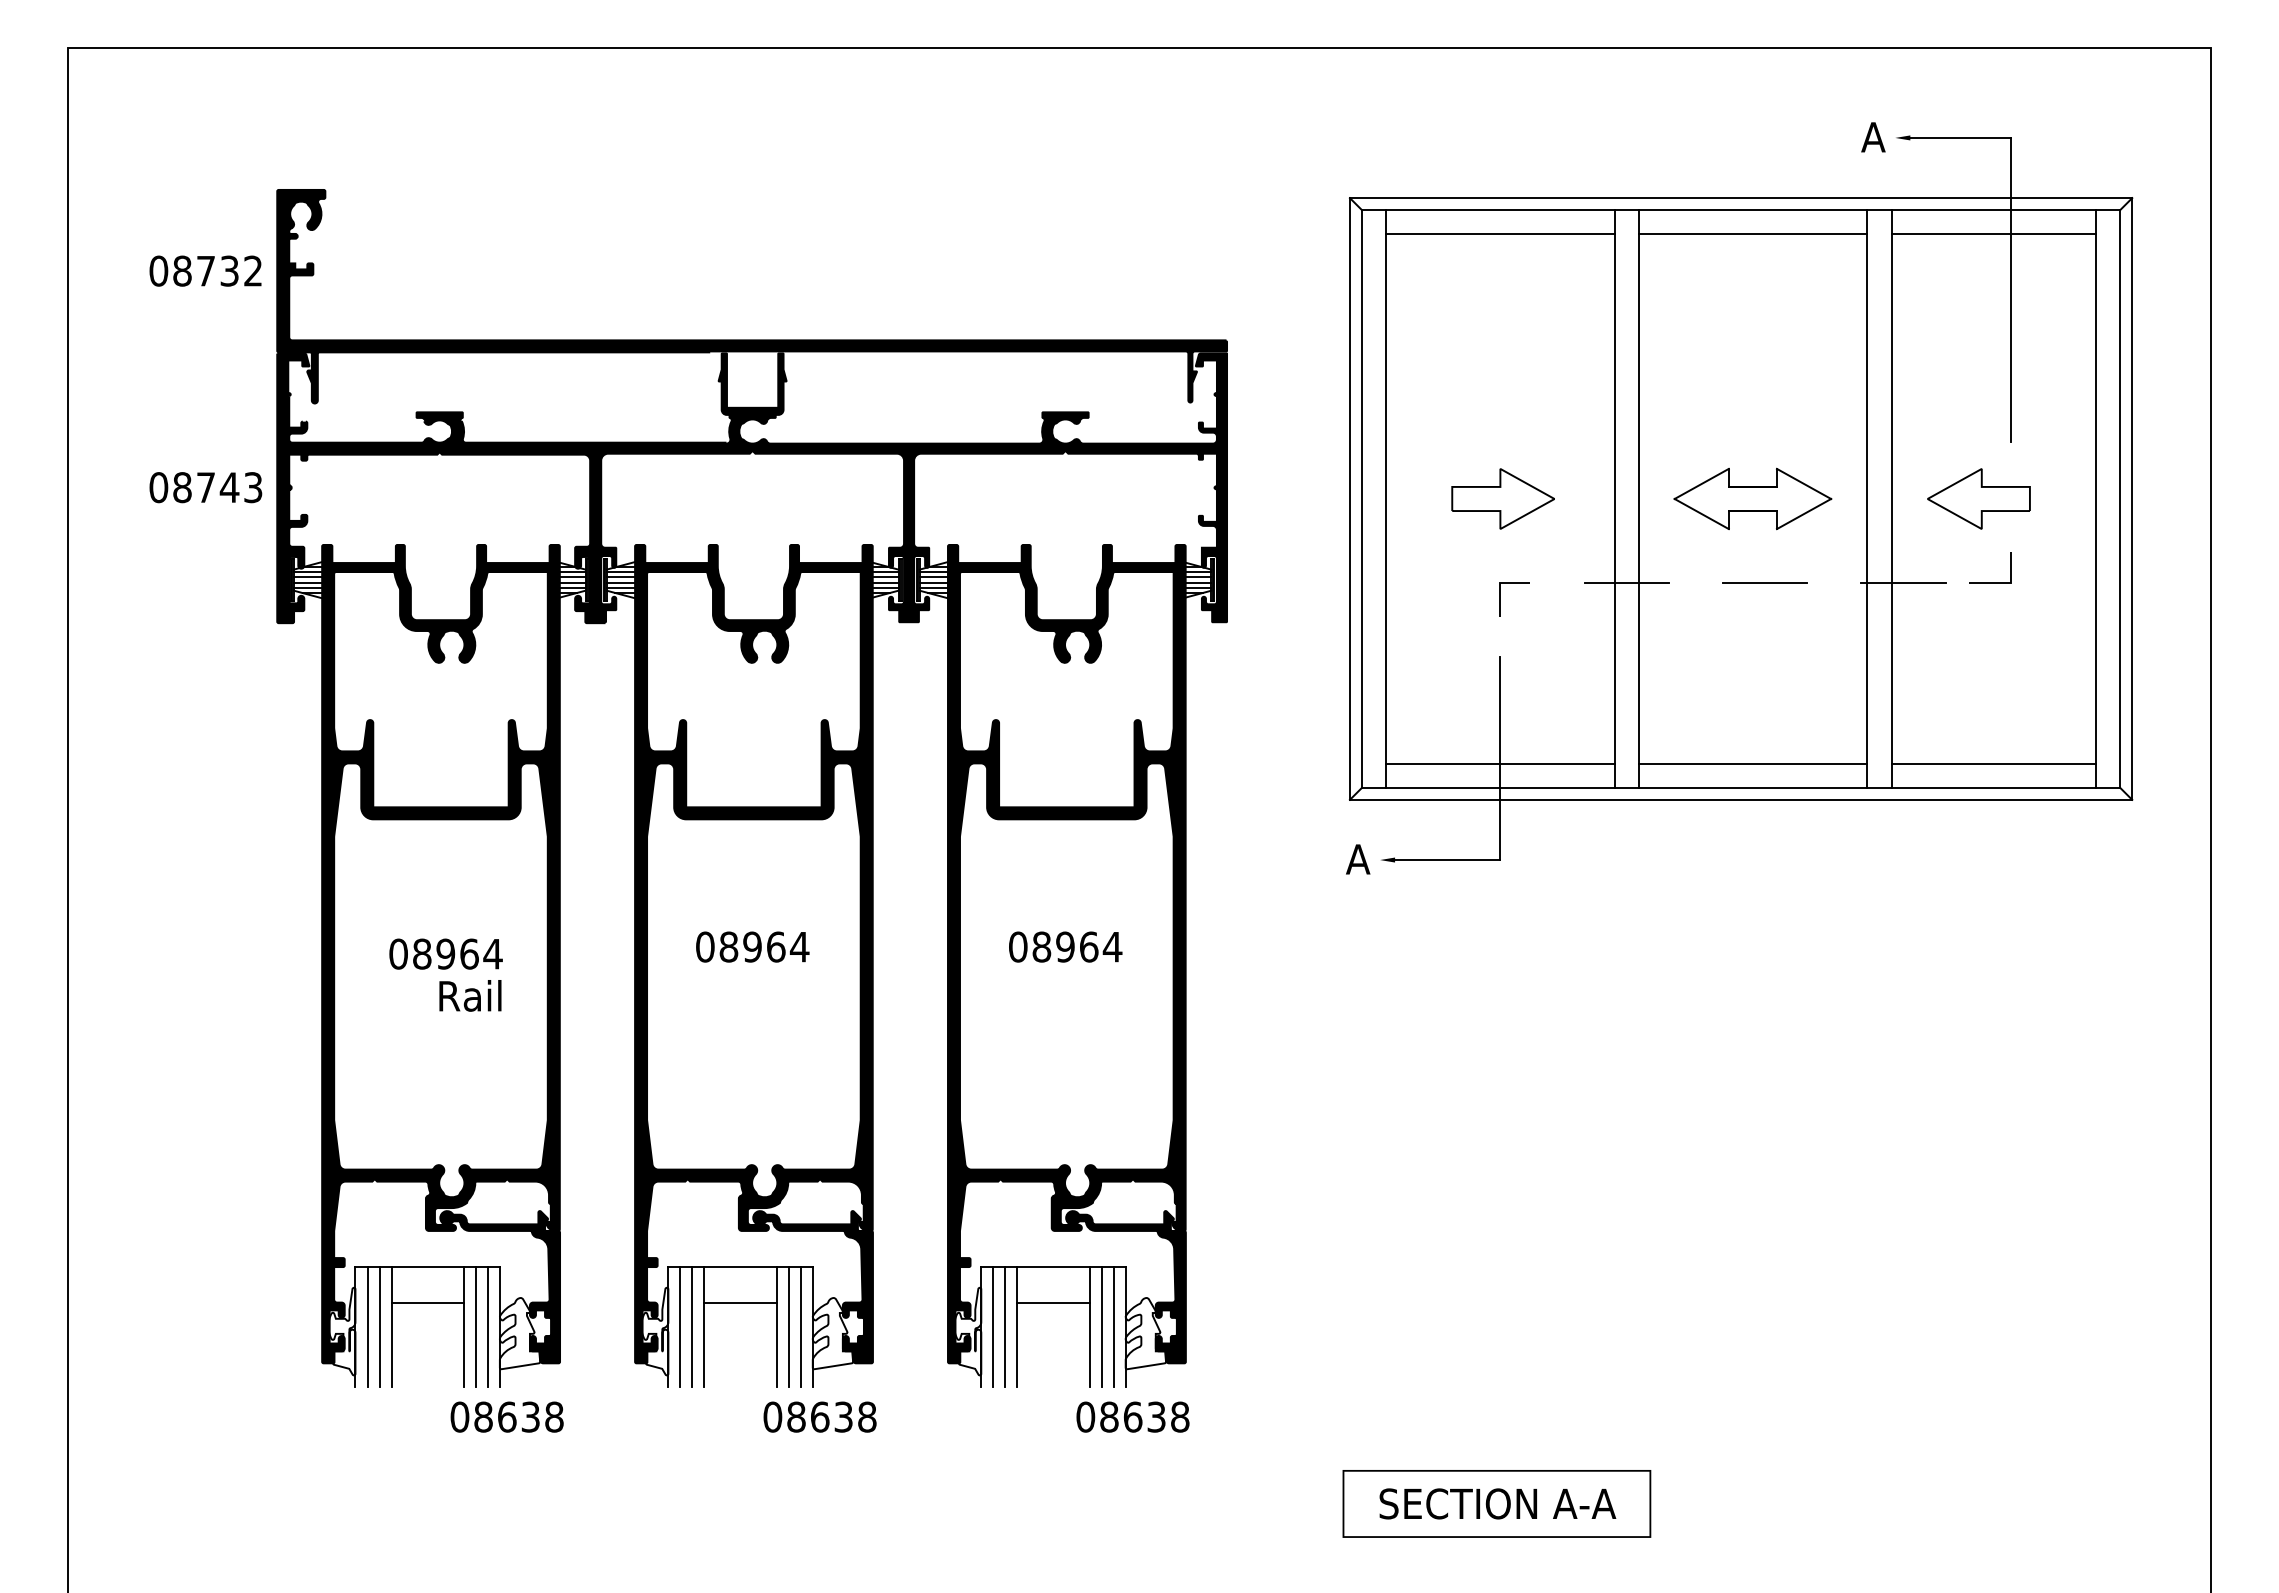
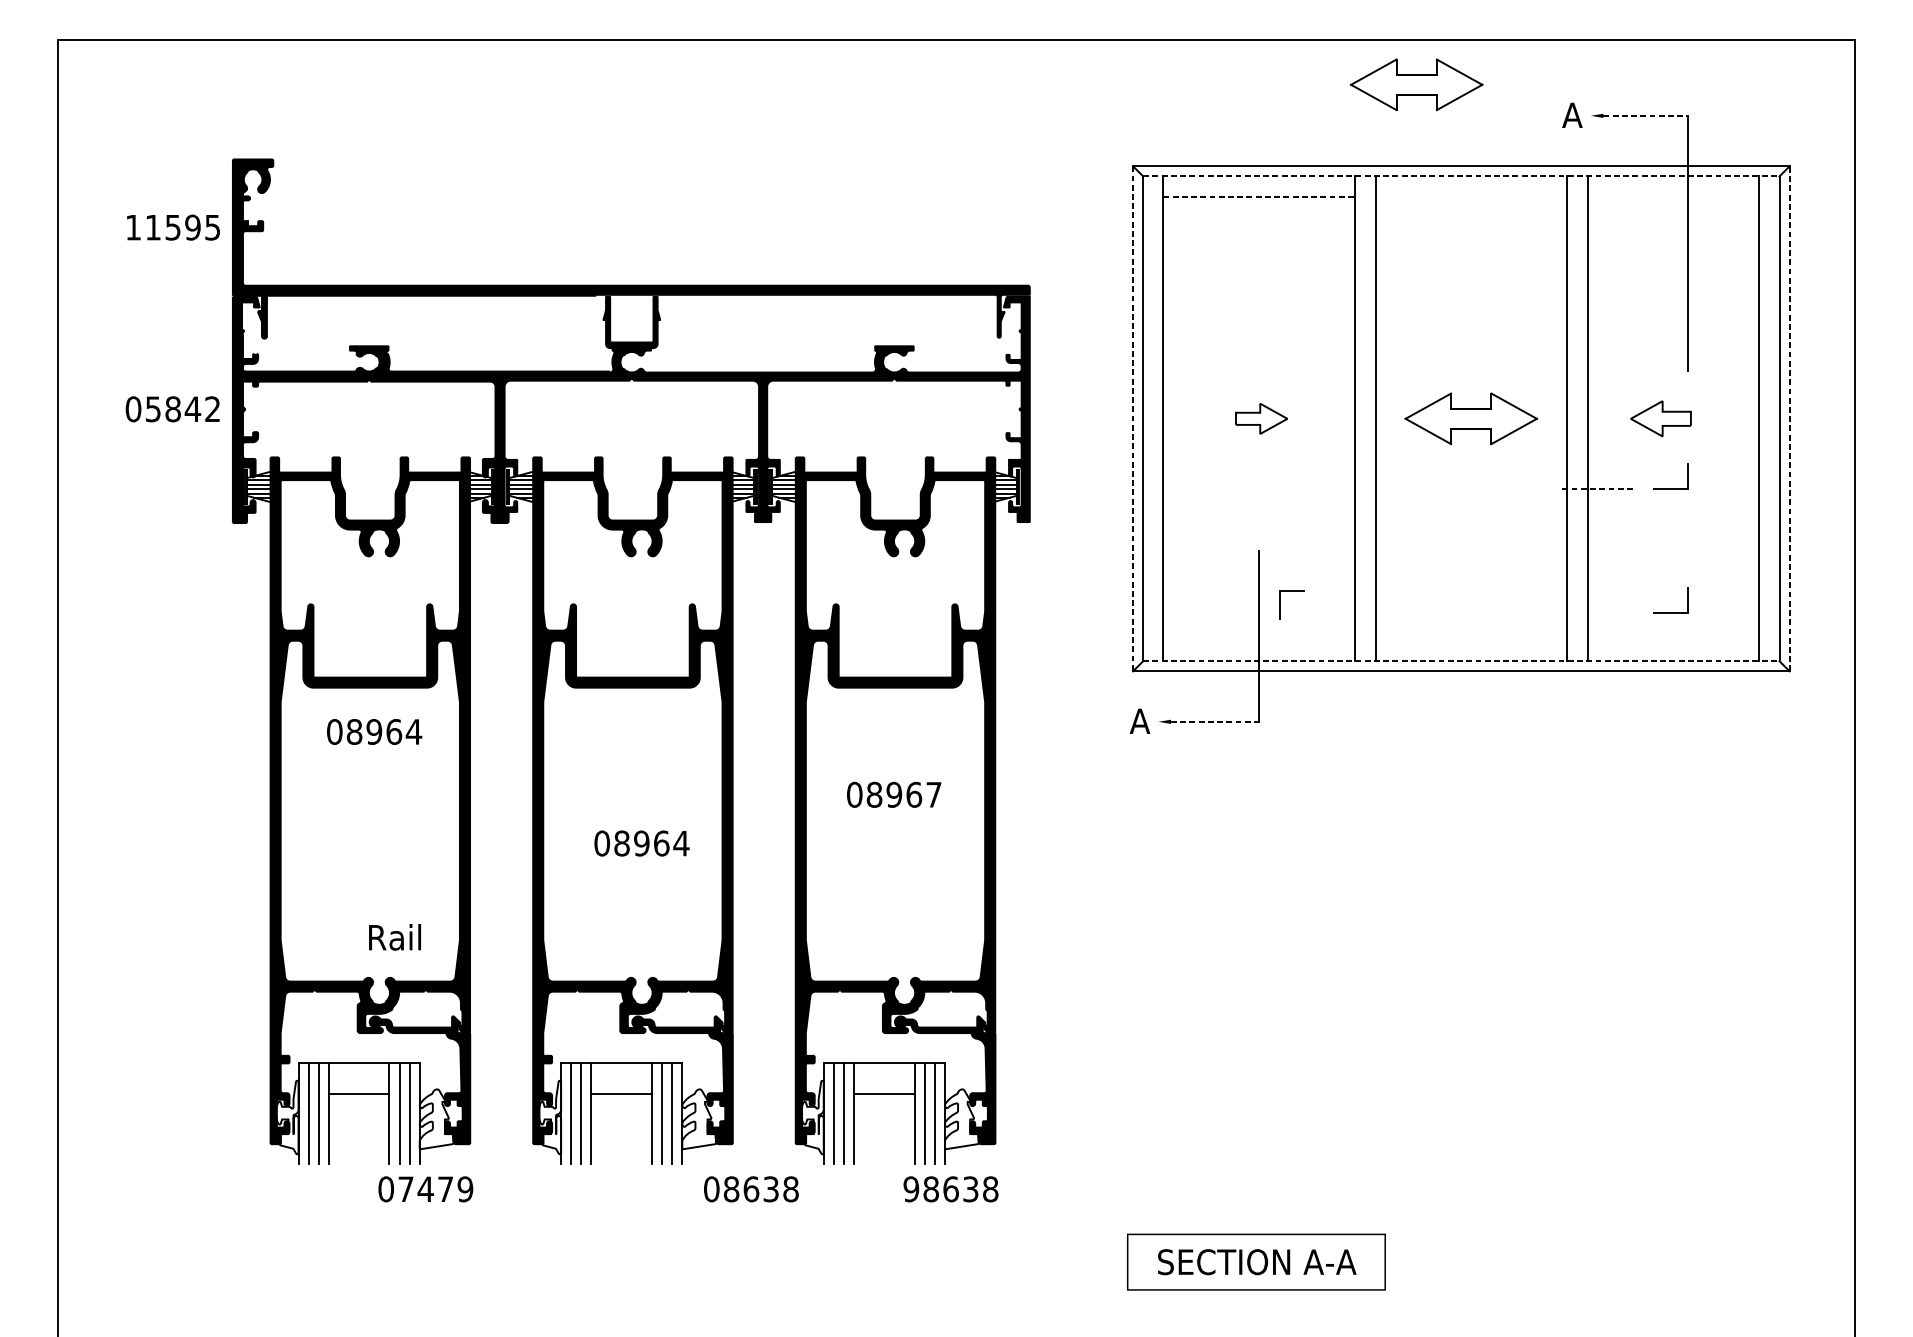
part: (1687, 100) -> (1416, 84), added
line: (1961, 137) -> (1646, 115), solid -> dashed
line: (1741, 210) -> (1461, 176), solid -> dashed
line: (1500, 234) -> (1259, 196), solid -> dashed
line: (1752, 234) -> (1470, 196), removed
line: (1993, 234) -> (1673, 196), removed
text: (205, 270) -> (172, 227), 08732 -> 11595
text: (217, 487) -> (182, 409), 08743 -> 05842
line: (1349, 498) -> (1132, 418), solid -> dashed
part: (1502, 498) -> (1261, 418), size x0.6
part: (1978, 498) -> (1660, 418), size x0.7
line: (2132, 498) -> (1789, 418), solid -> dashed
line: (1626, 582) -> (1365, 488), removed
line: (1765, 582) -> (1481, 488), removed
line: (1904, 582) -> (1598, 488), solid -> dashed
line: (1500, 599) -> (1279, 604), moved
line: (1990, 730) -> (1670, 613), added
line: (1500, 763) -> (1259, 640), removed
line: (1752, 763) -> (1470, 640), removed
line: (1993, 763) -> (1673, 640), removed
line: (1741, 787) -> (1461, 660), solid -> dashed
line: (1447, 860) -> (1214, 722), solid -> dashed
text: (752, 946) -> (641, 843), moved
text: (1112, 947) -> (933, 795), 08964 -> 08967
text: (445, 953) -> (374, 731), moved
text: (470, 995) -> (395, 937), moved
text: (518, 1416) -> (435, 1188), 08638 -> 07479
text: (819, 1416) -> (750, 1188), moved
text: (1085, 1416) -> (911, 1188), 08638 -> 98638

